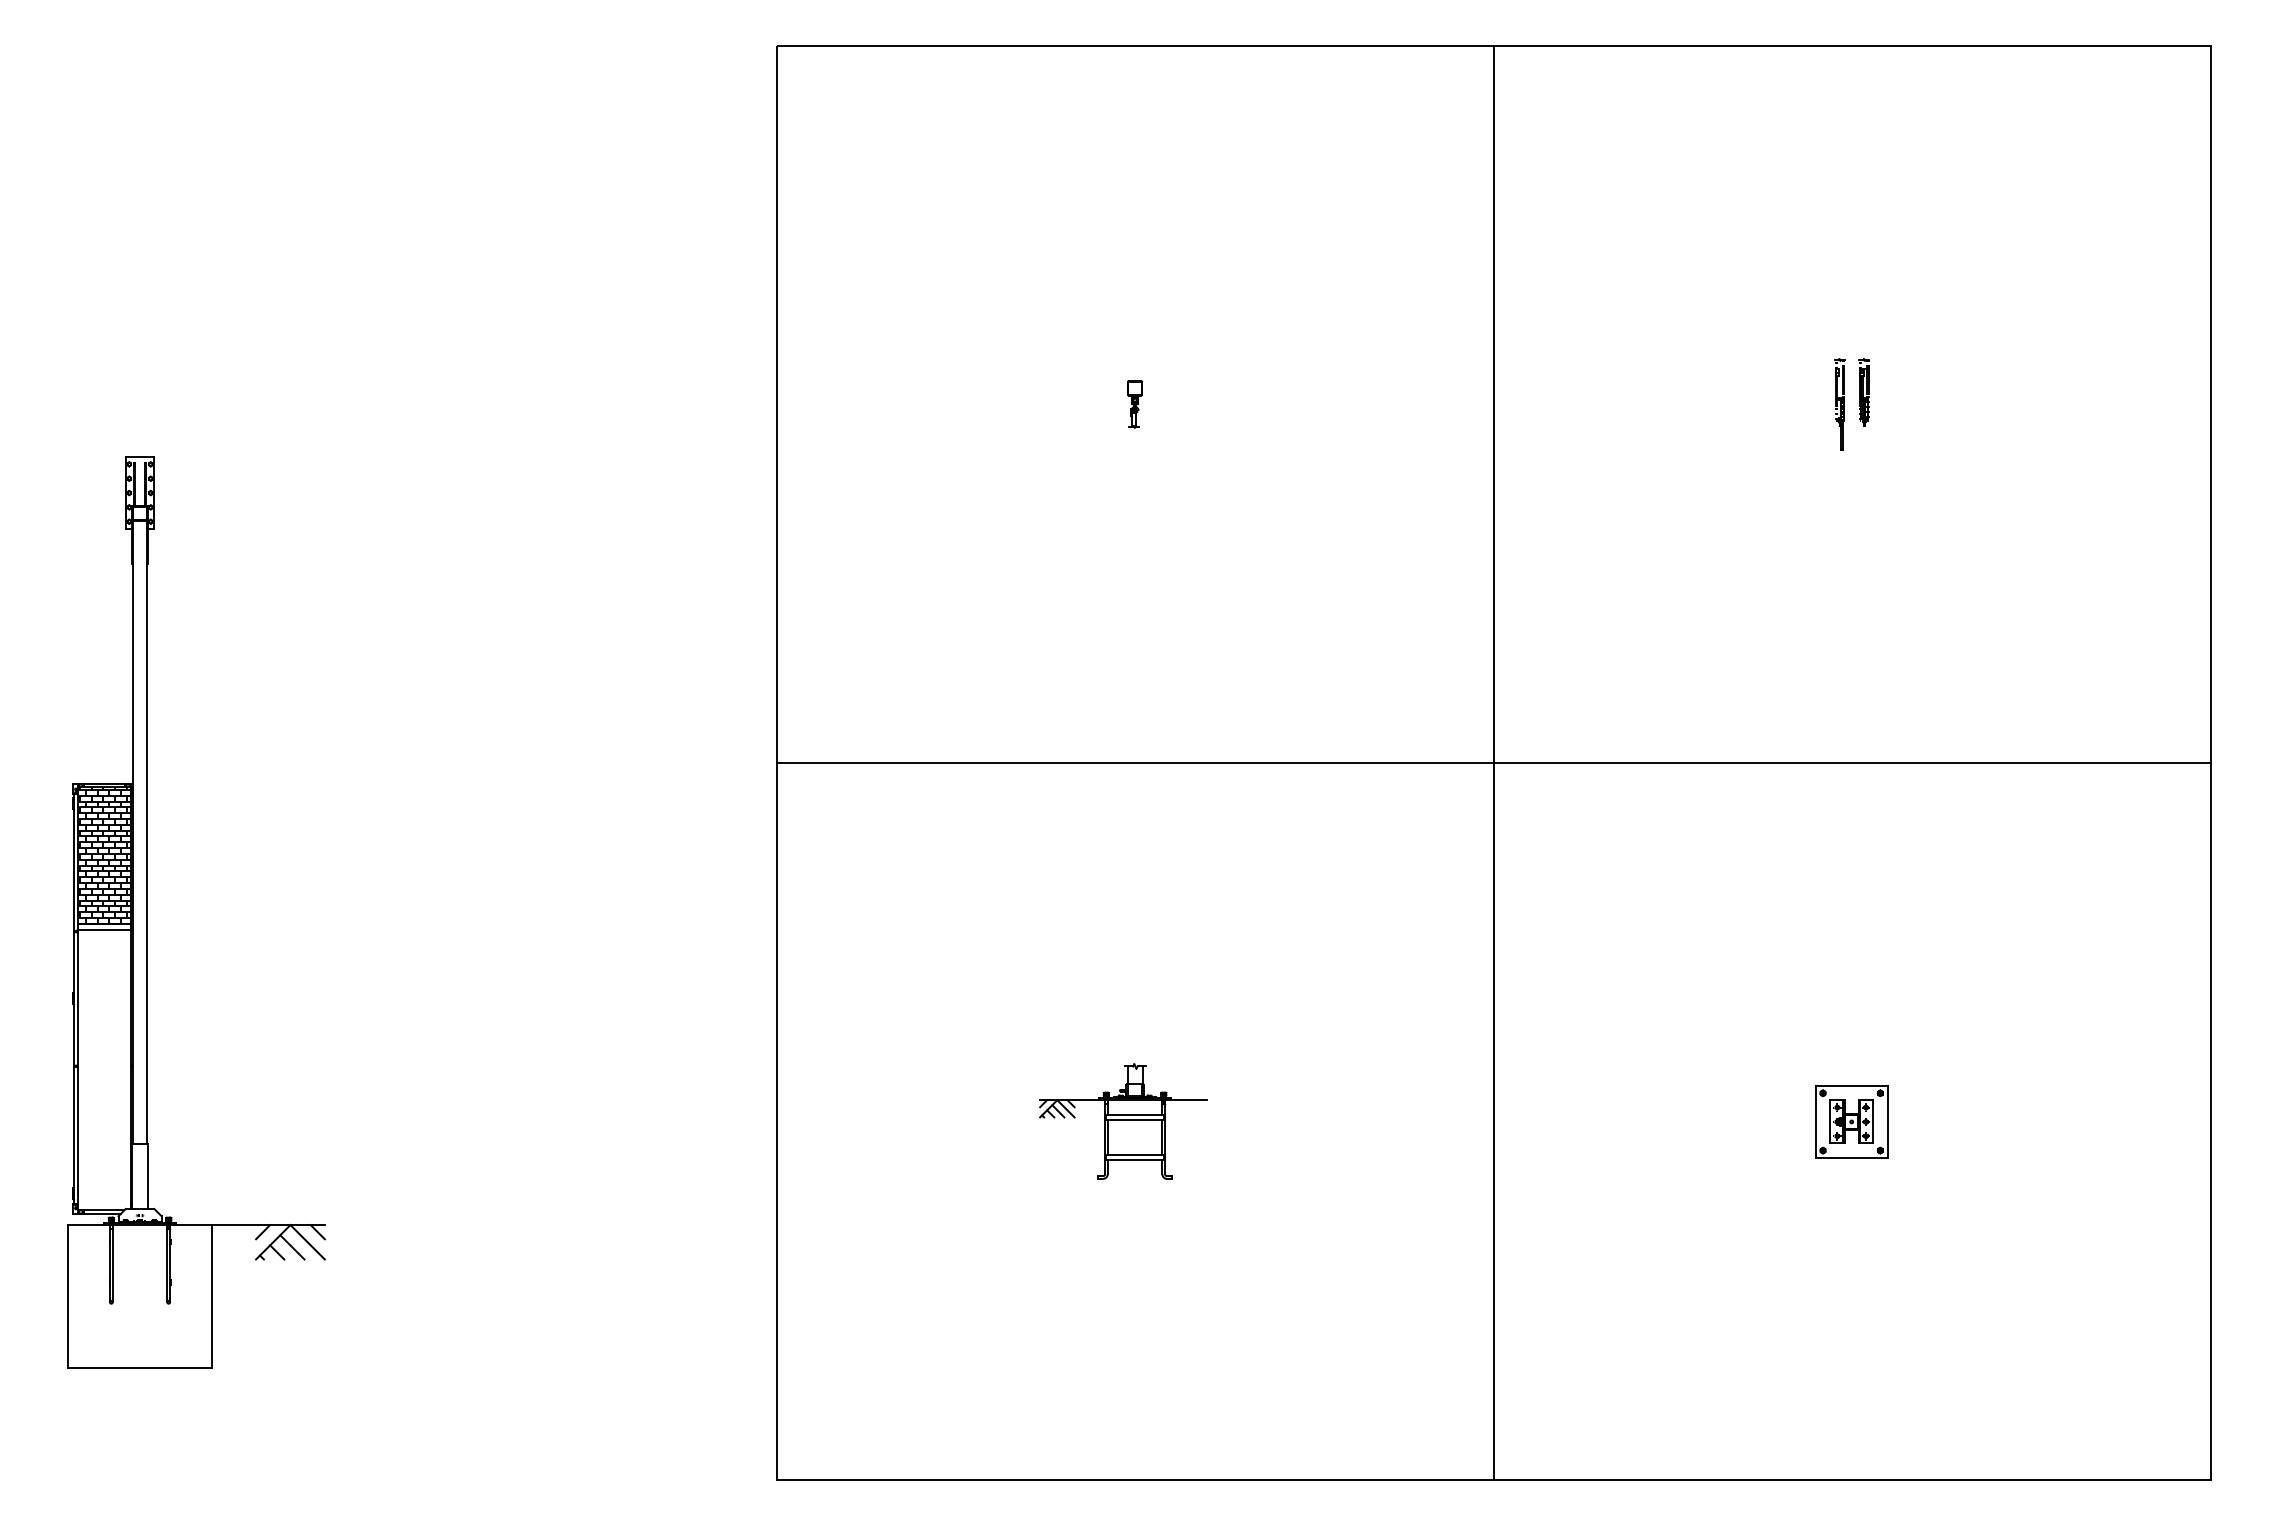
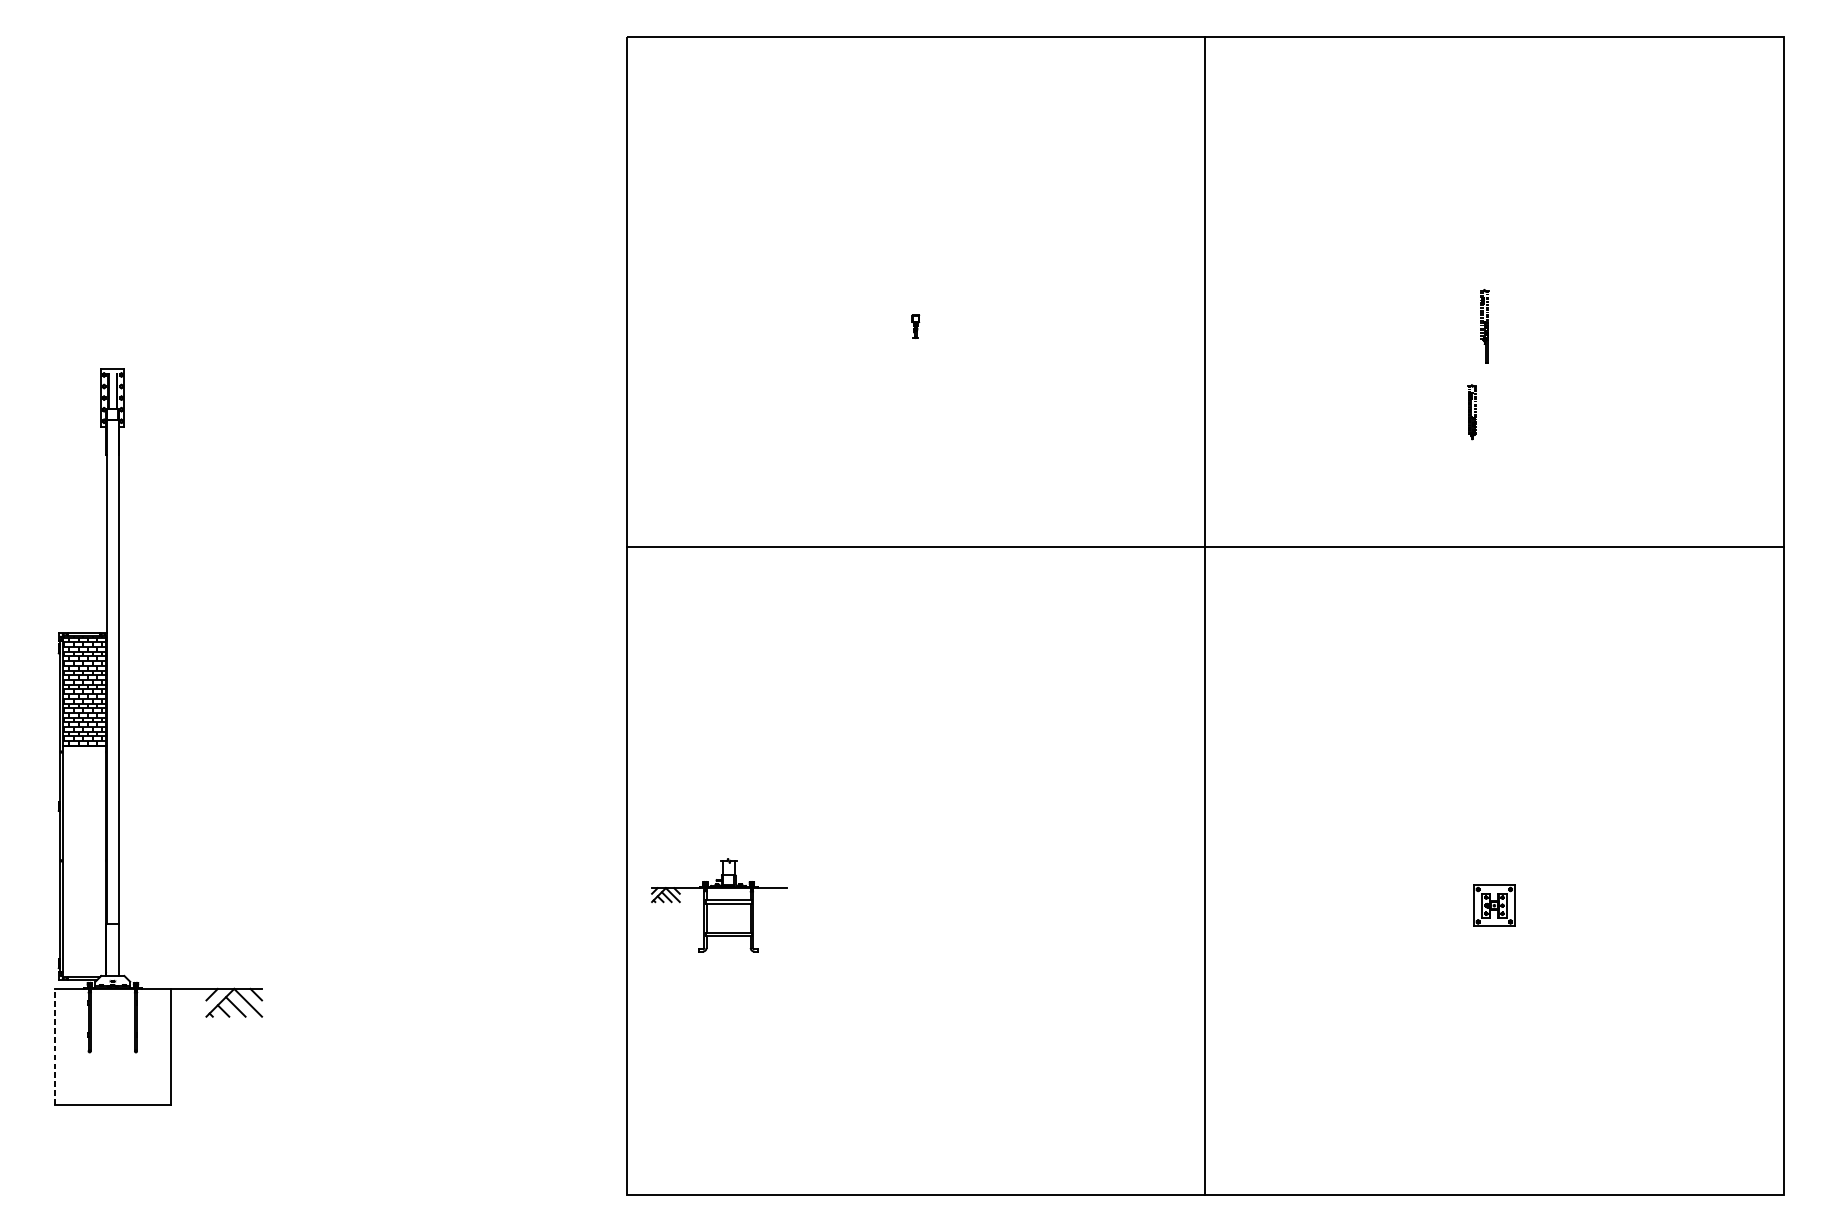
part: (1863, 392) -> (1471, 412), moved
part: (1134, 404) -> (915, 326), size x0.6
line: (1493, 762) -> (1205, 546), moved
line: (104, 930) -> (84, 751), removed
part: (1123, 1121) -> (719, 905), moved
part: (1851, 1121) -> (1494, 905), size x0.7
line: (68, 1296) -> (55, 1046), solid -> dashed

